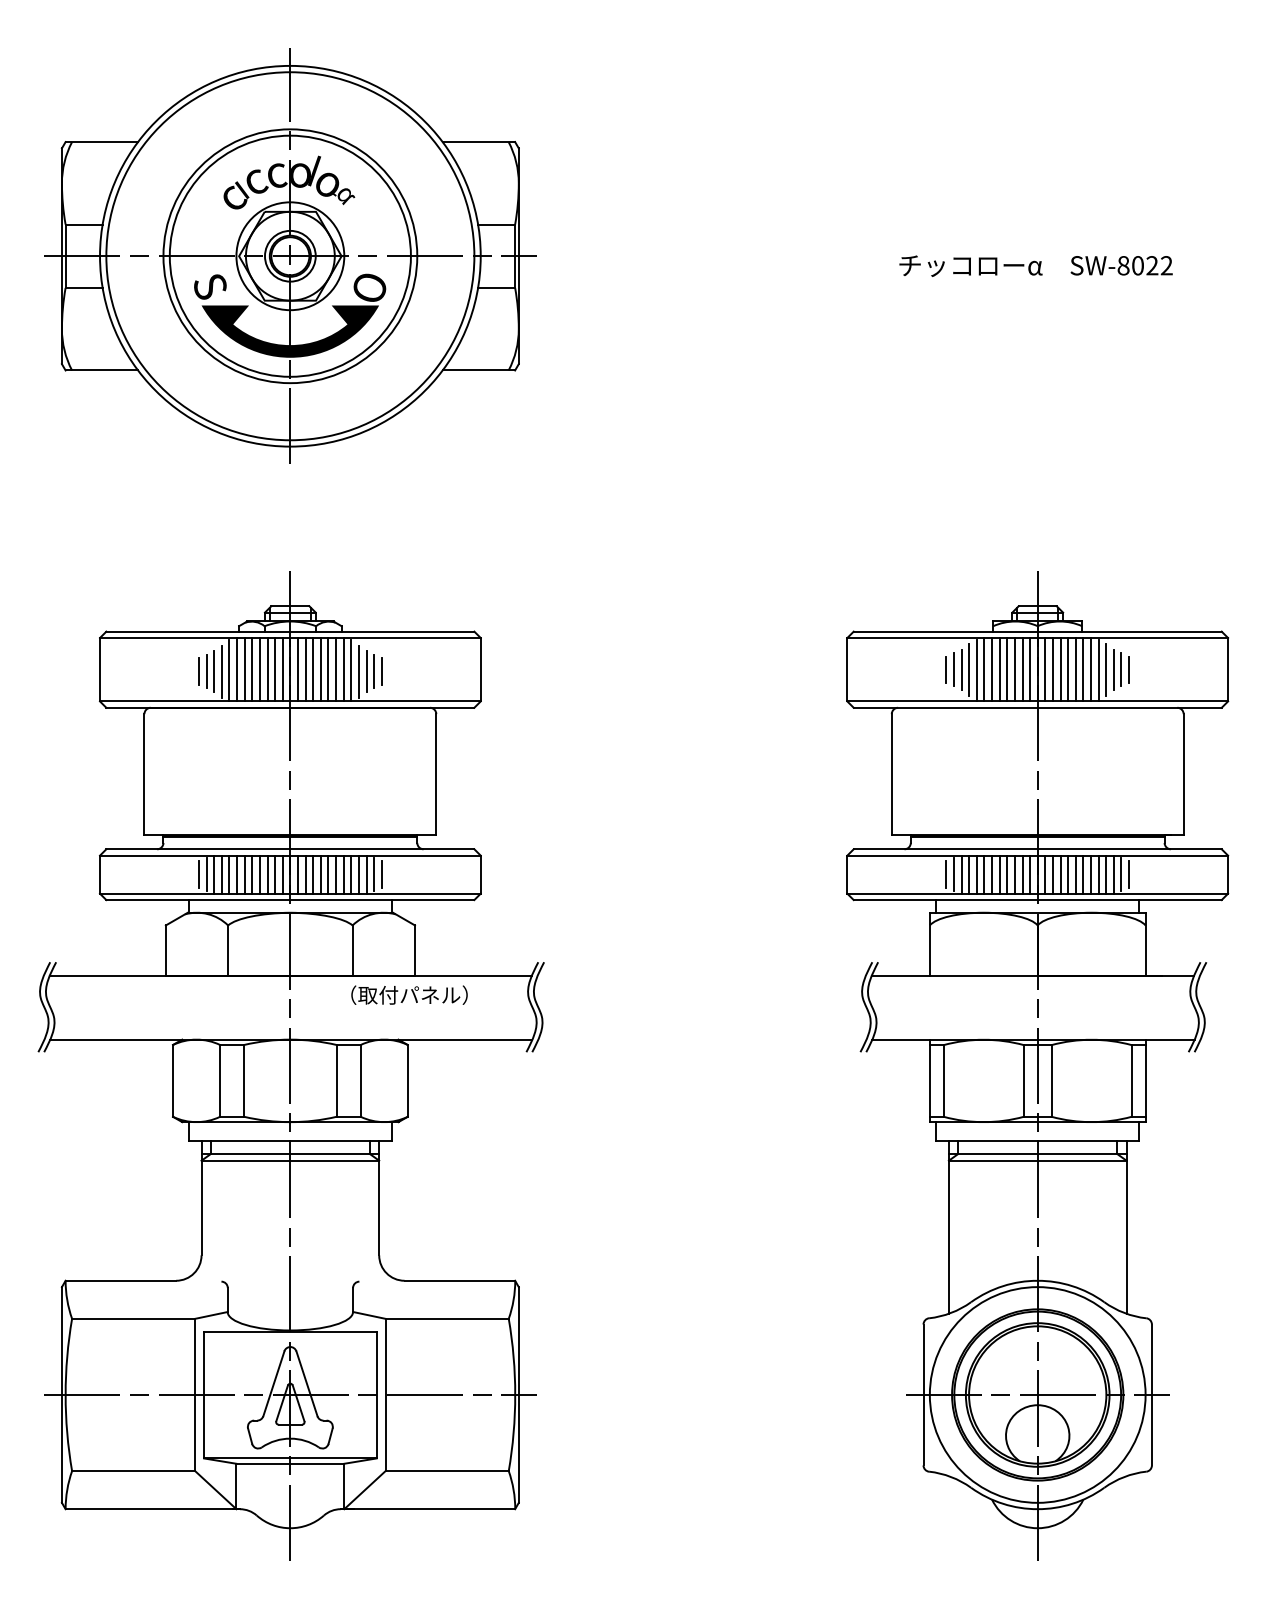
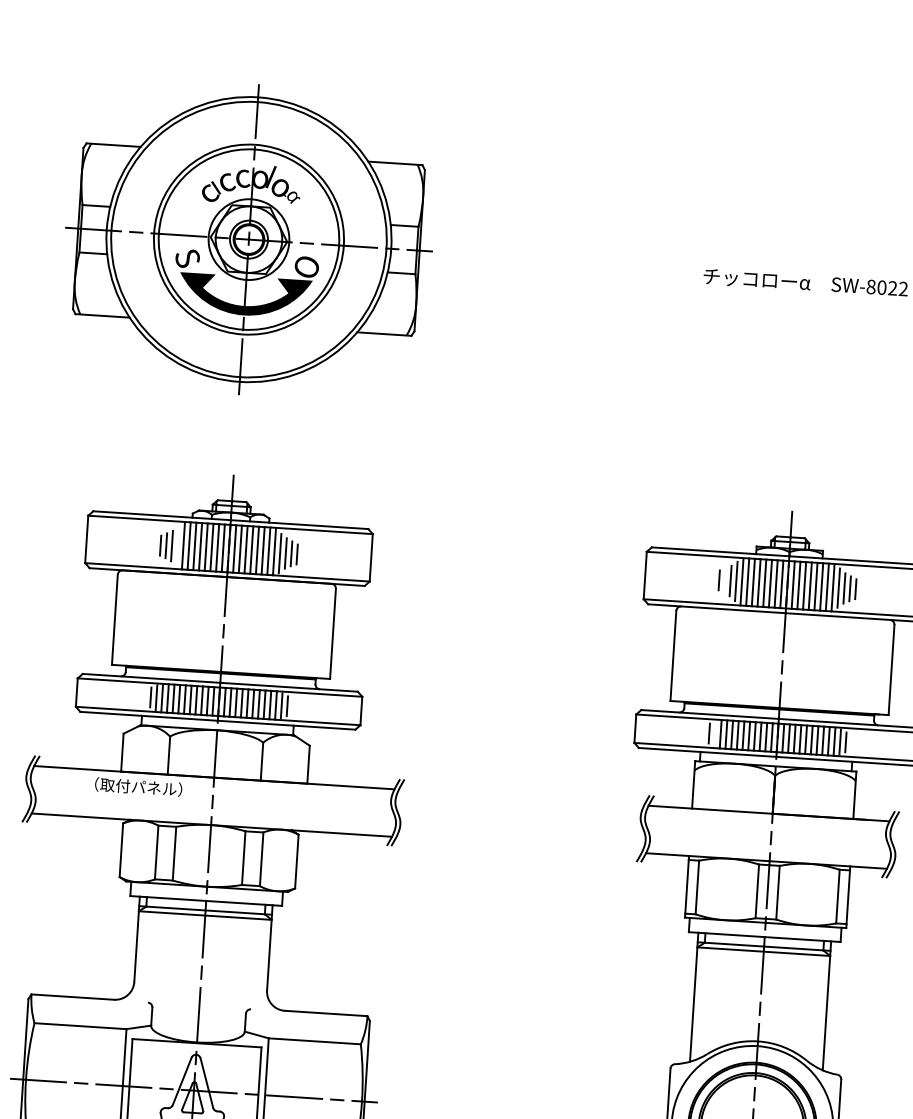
line: (953, 669) -> (724, 580), removed
line: (221, 671) -> (177, 546), removed
line: (953, 874) -> (714, 733), removed
text: (409, 994) -> (138, 786), moved

